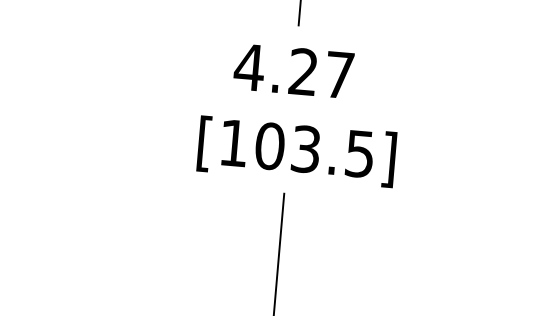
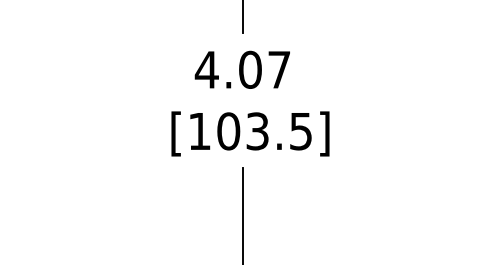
text: (303, 71) -> (250, 69), 4.27 -> 4.07

